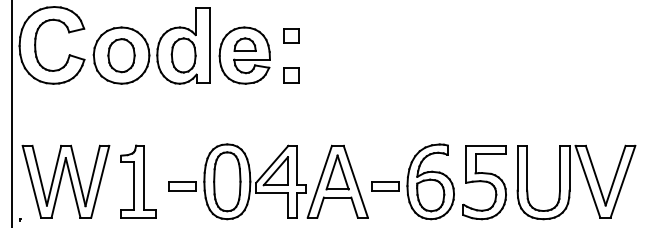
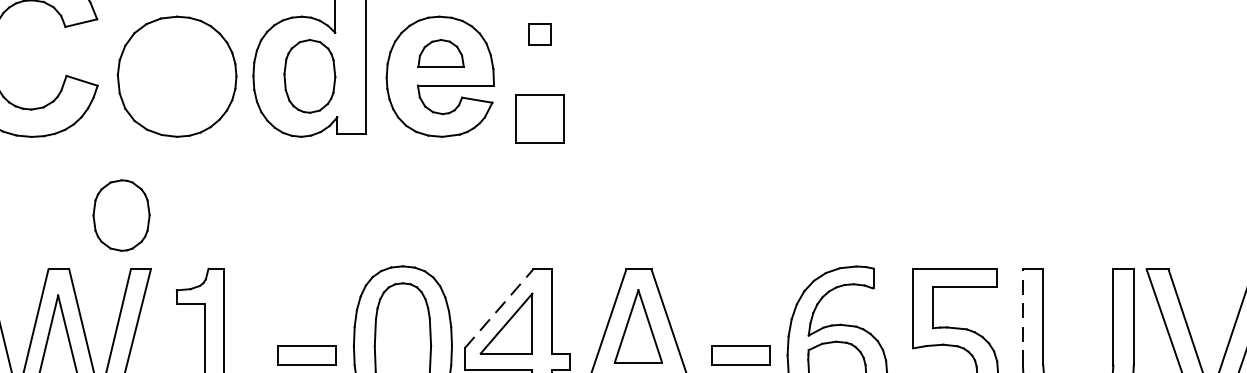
part: (291, 35) -> (539, 33), size x0.7
part: (121, 55) -> (121, 215), moved
part: (291, 75) -> (539, 119), size x1.6
line: (272, 163) -> (499, 307), solid -> dashed
line: (517, 167) -> (1022, 315), solid -> dashed

